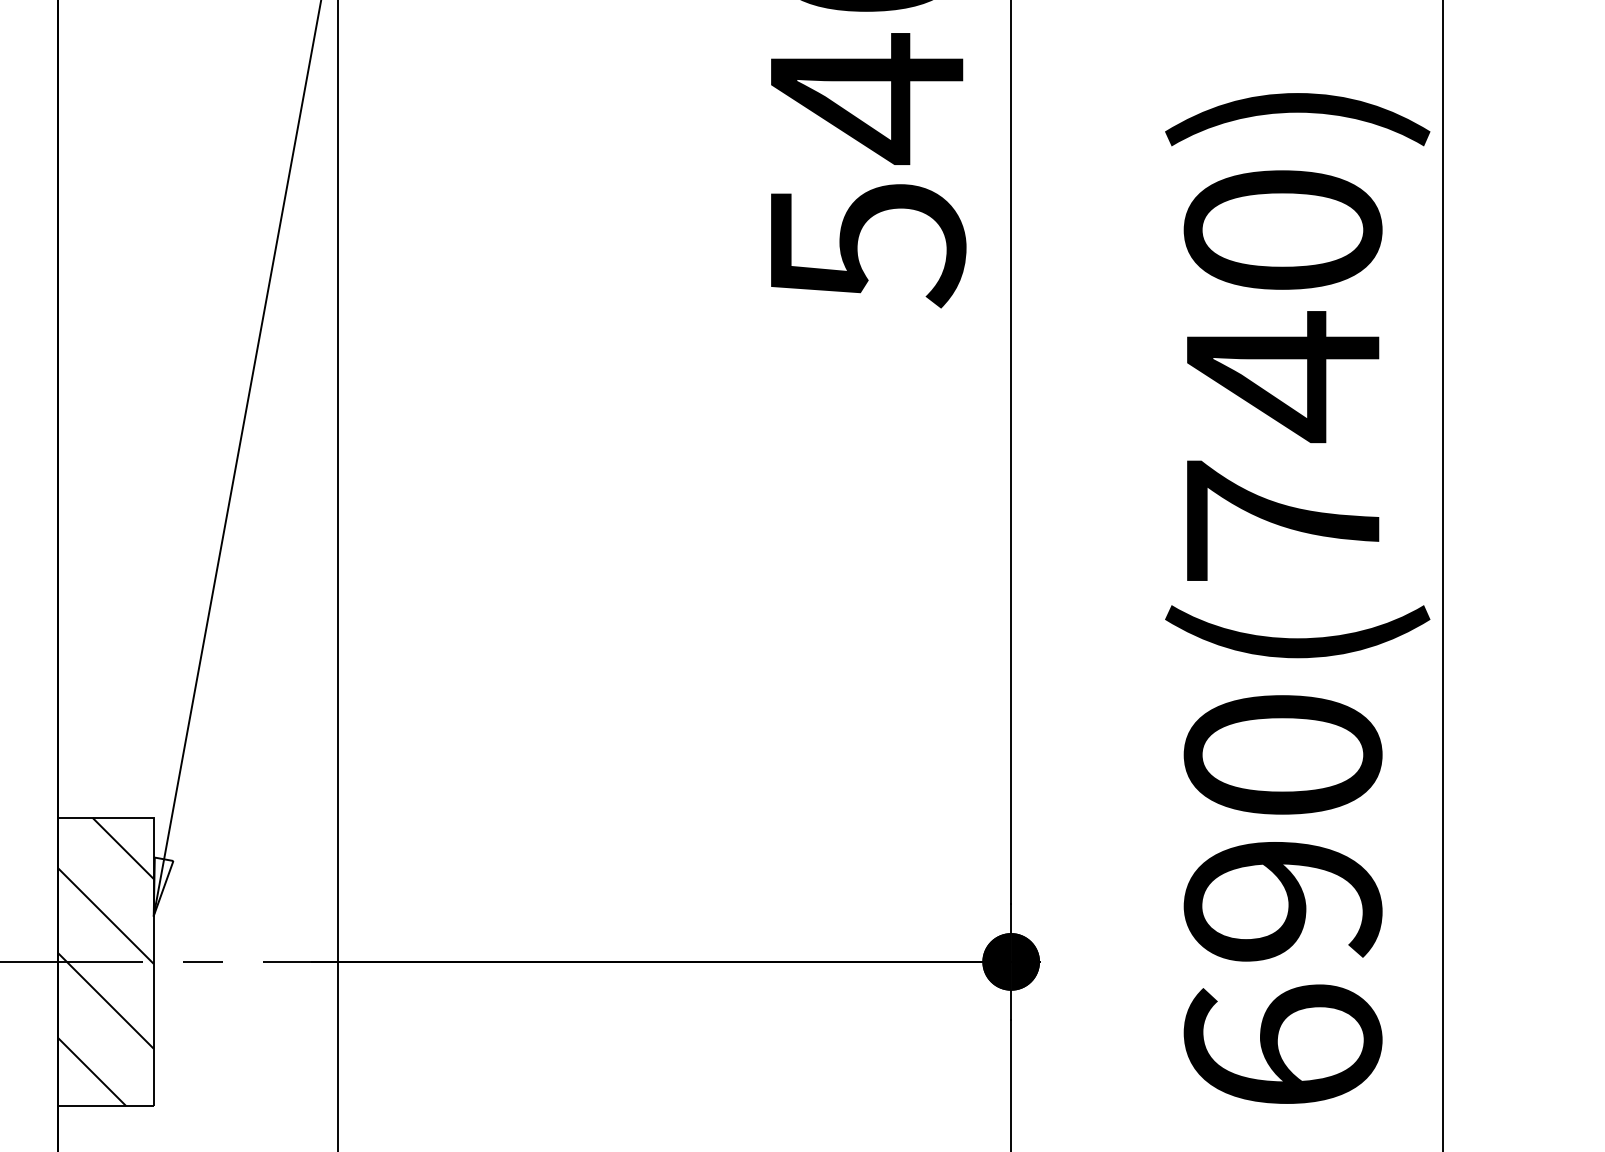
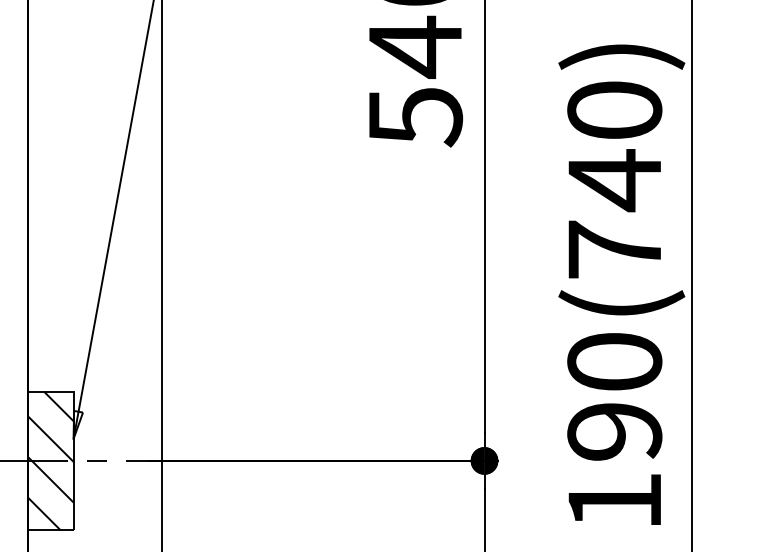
text: (1282, 1042) -> (614, 499), 690(740) -> 190(740)

